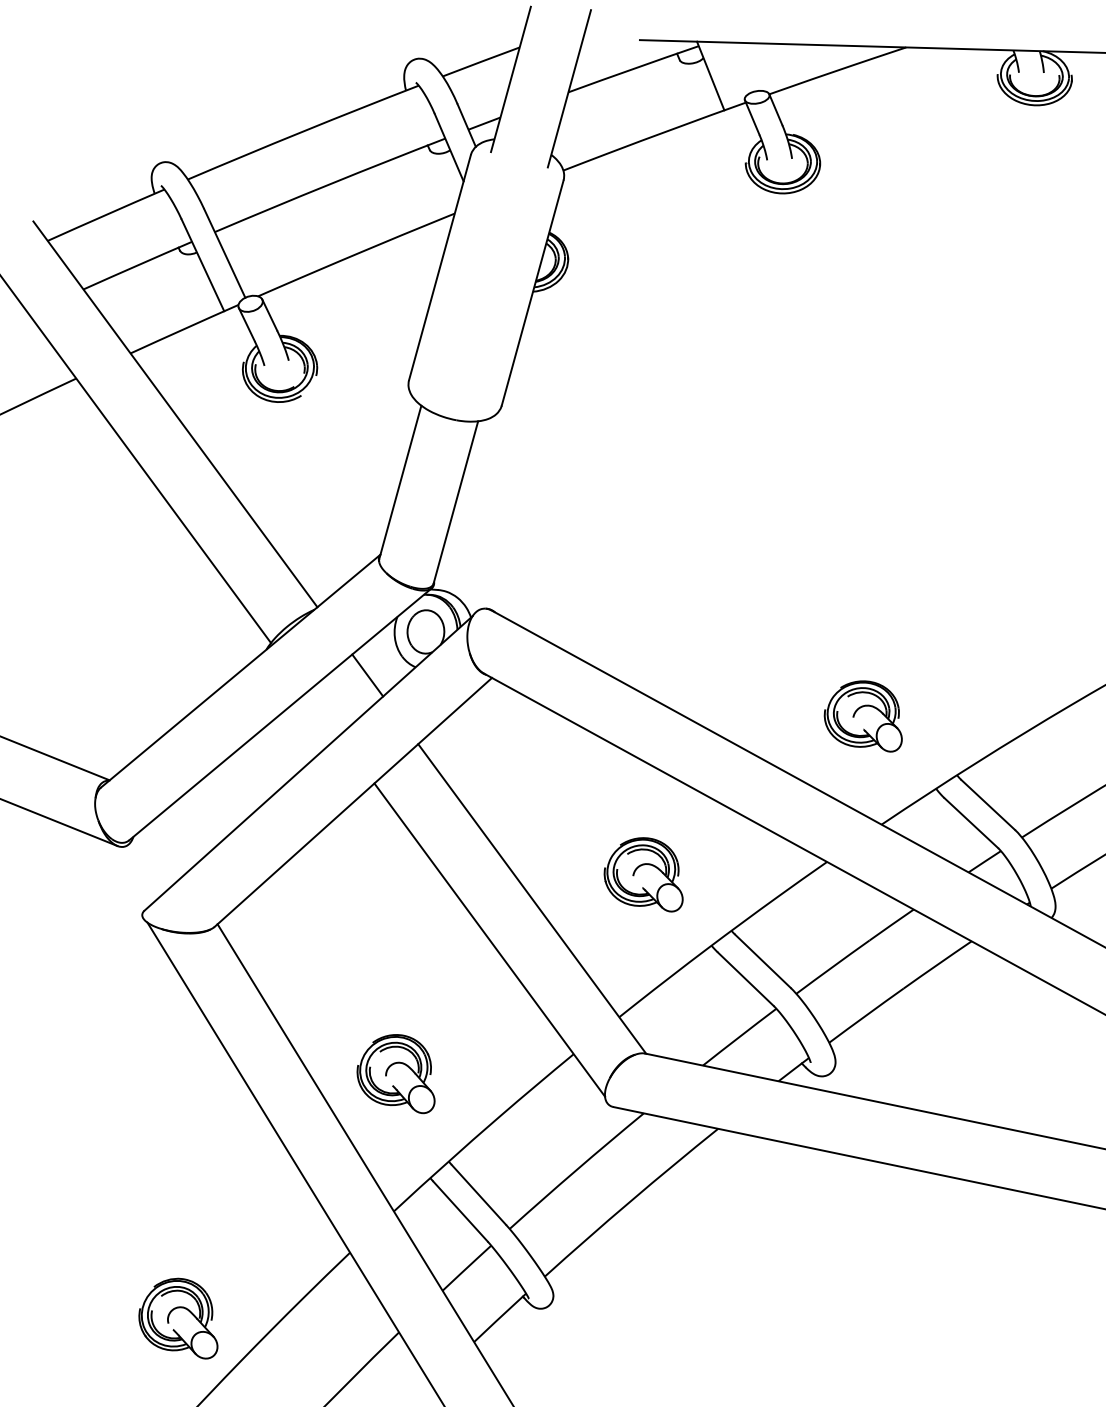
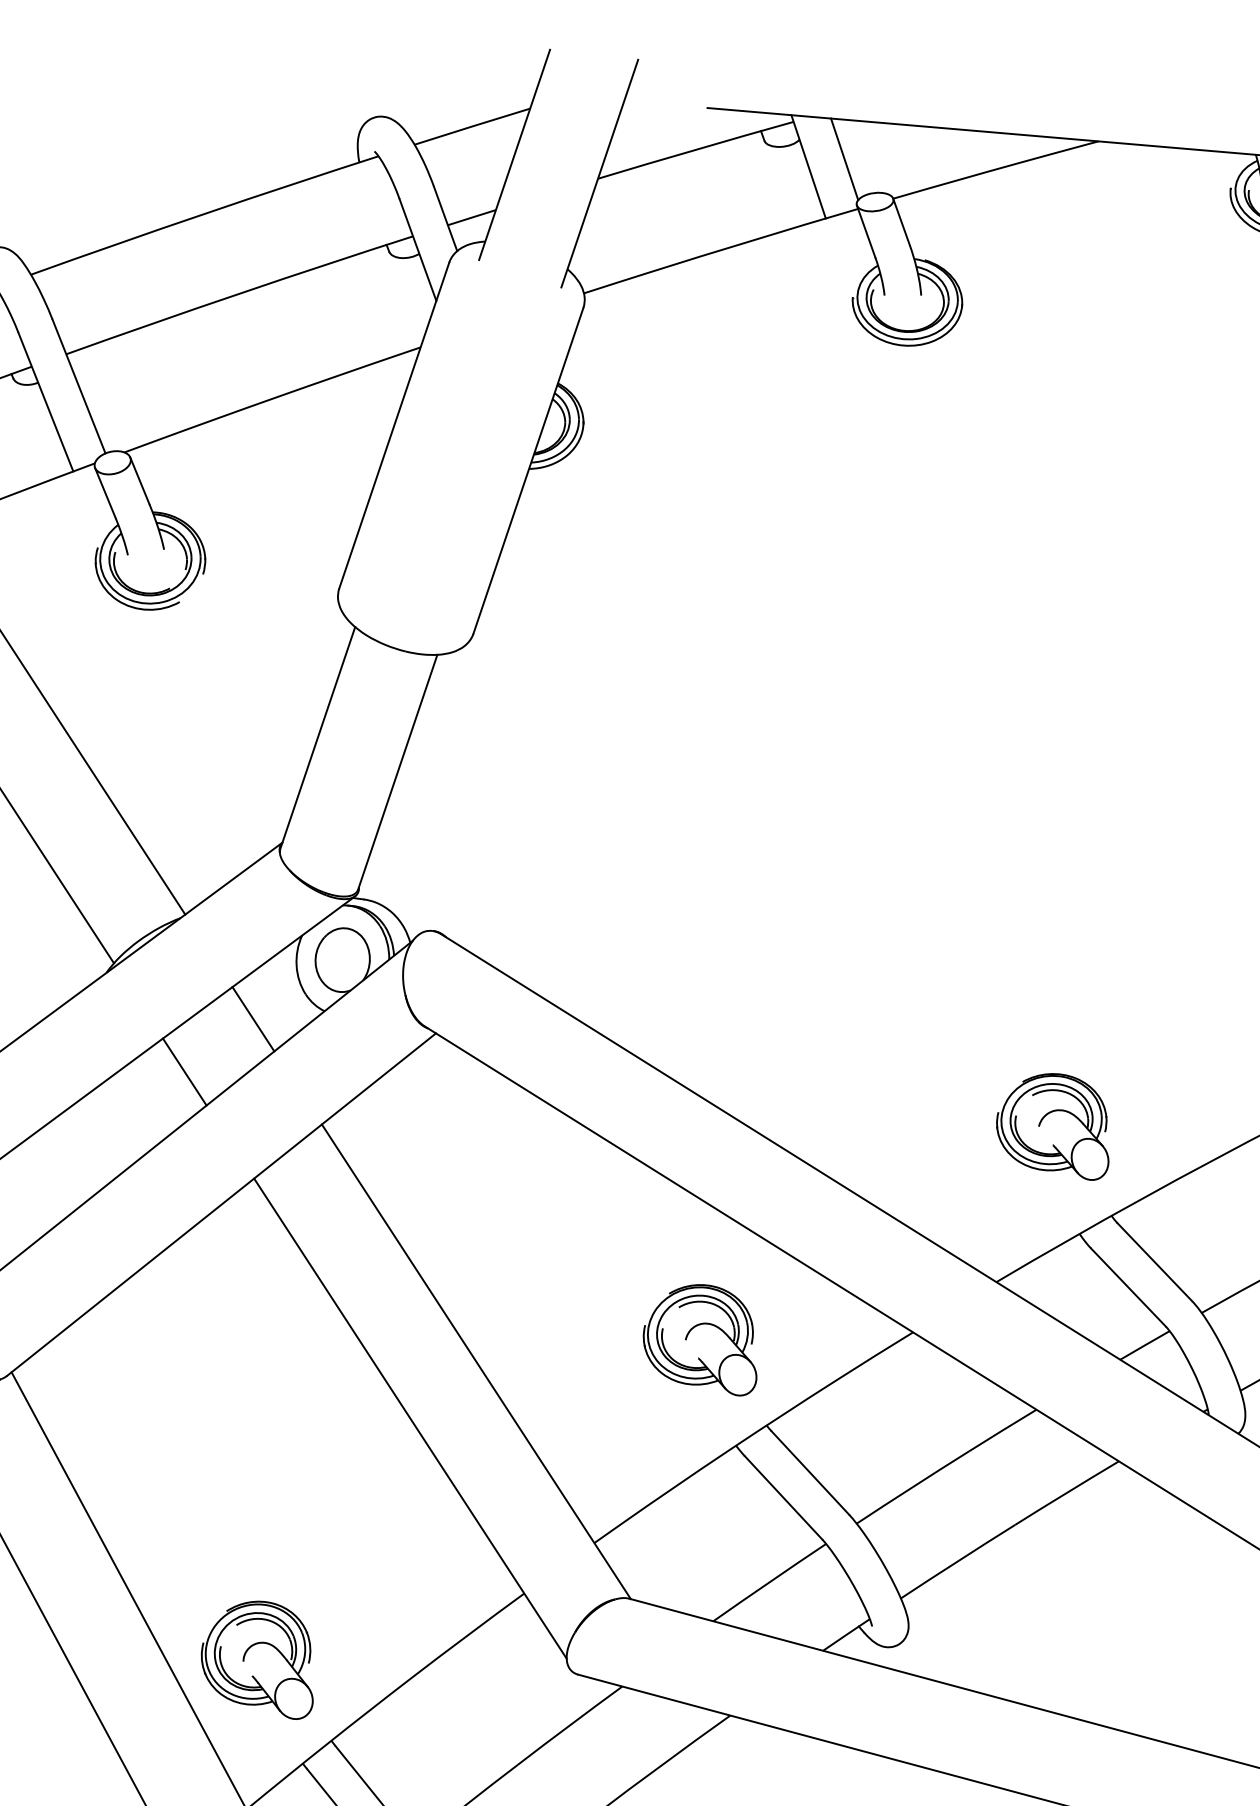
line: (734, 69) -> (844, 159), added
line: (323, 713) -> (185, 1071), added
part: (862, 716) -> (1052, 1125), moved
part: (643, 874) -> (700, 1338), moved
part: (395, 1074) -> (257, 1659), moved

